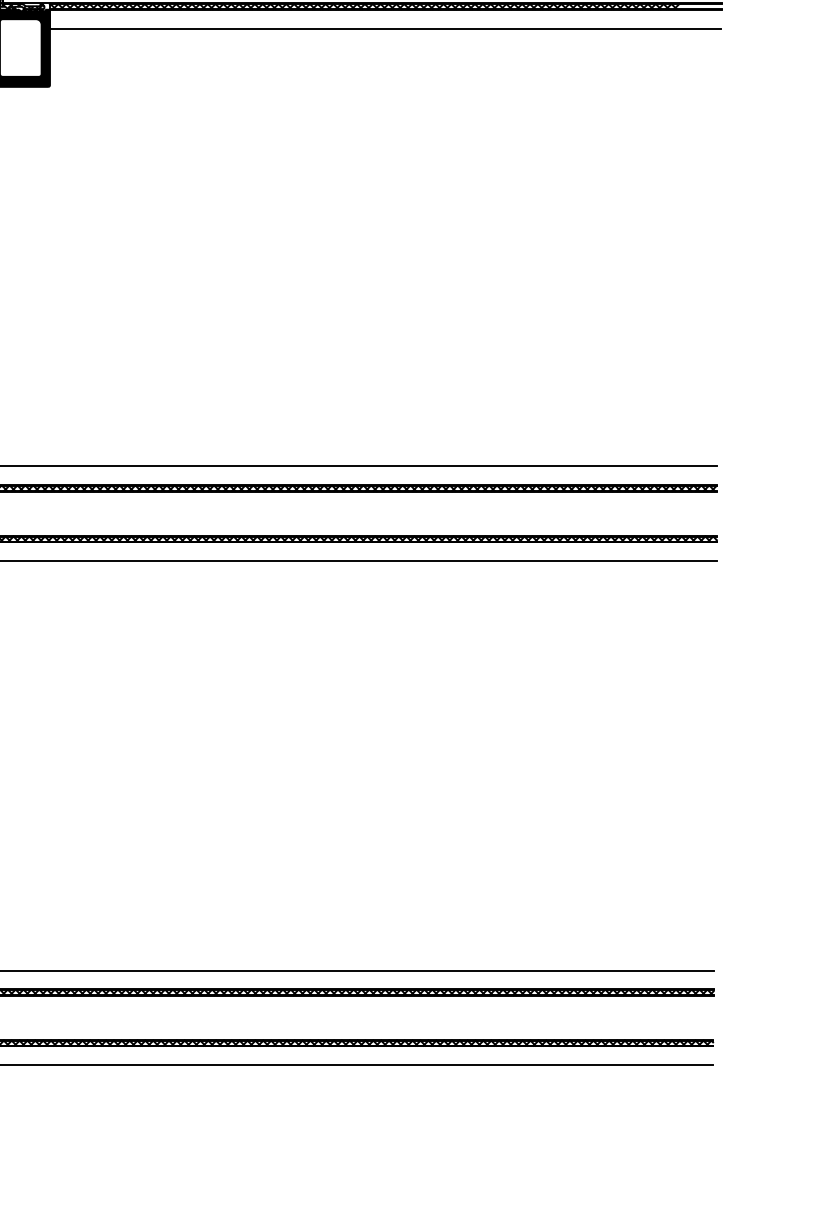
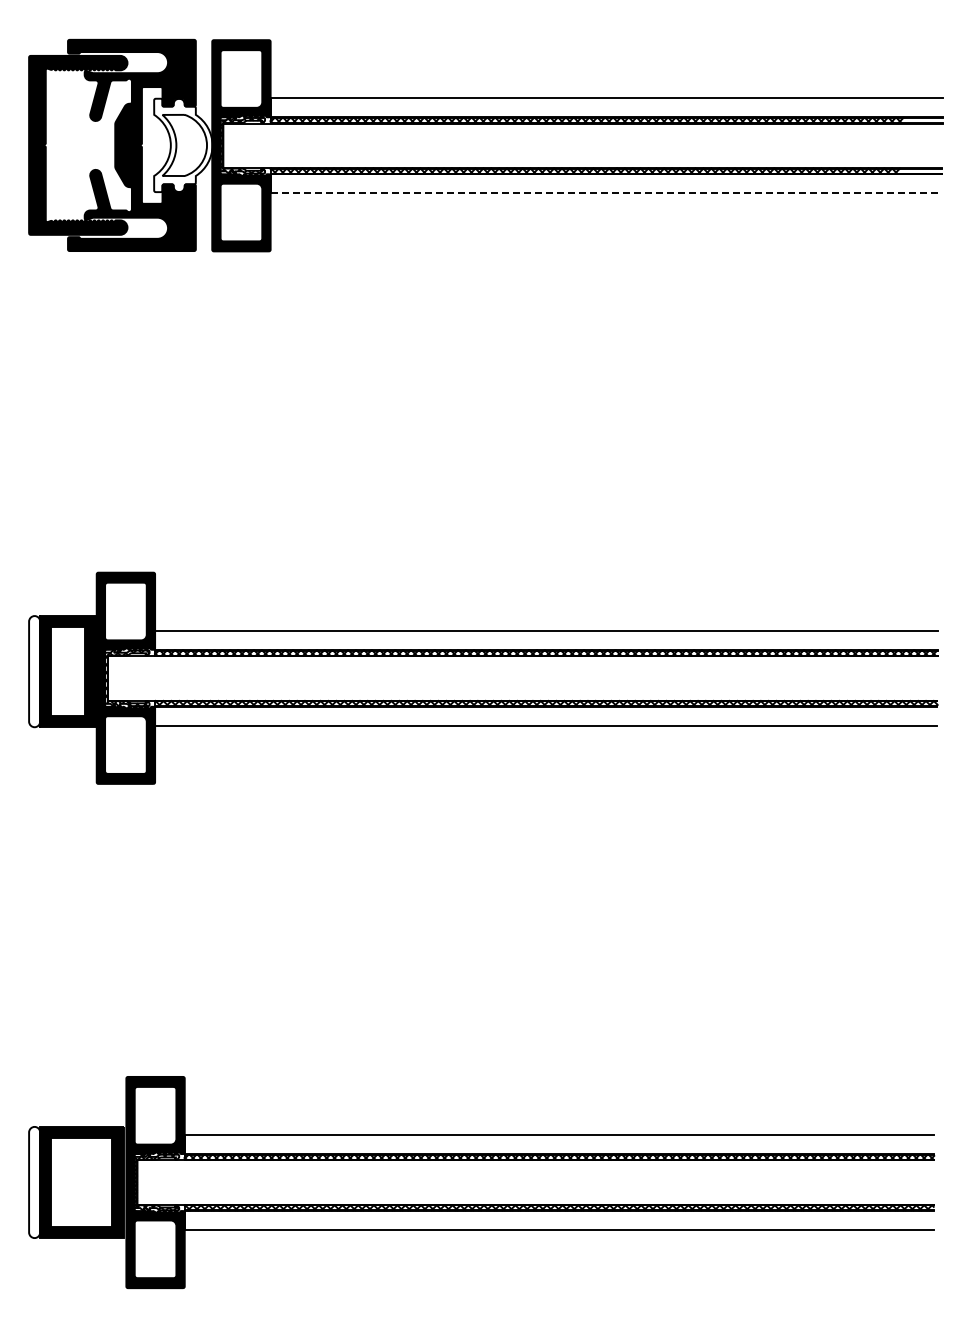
line: (385, 28) -> (606, 193), solid -> dashed

